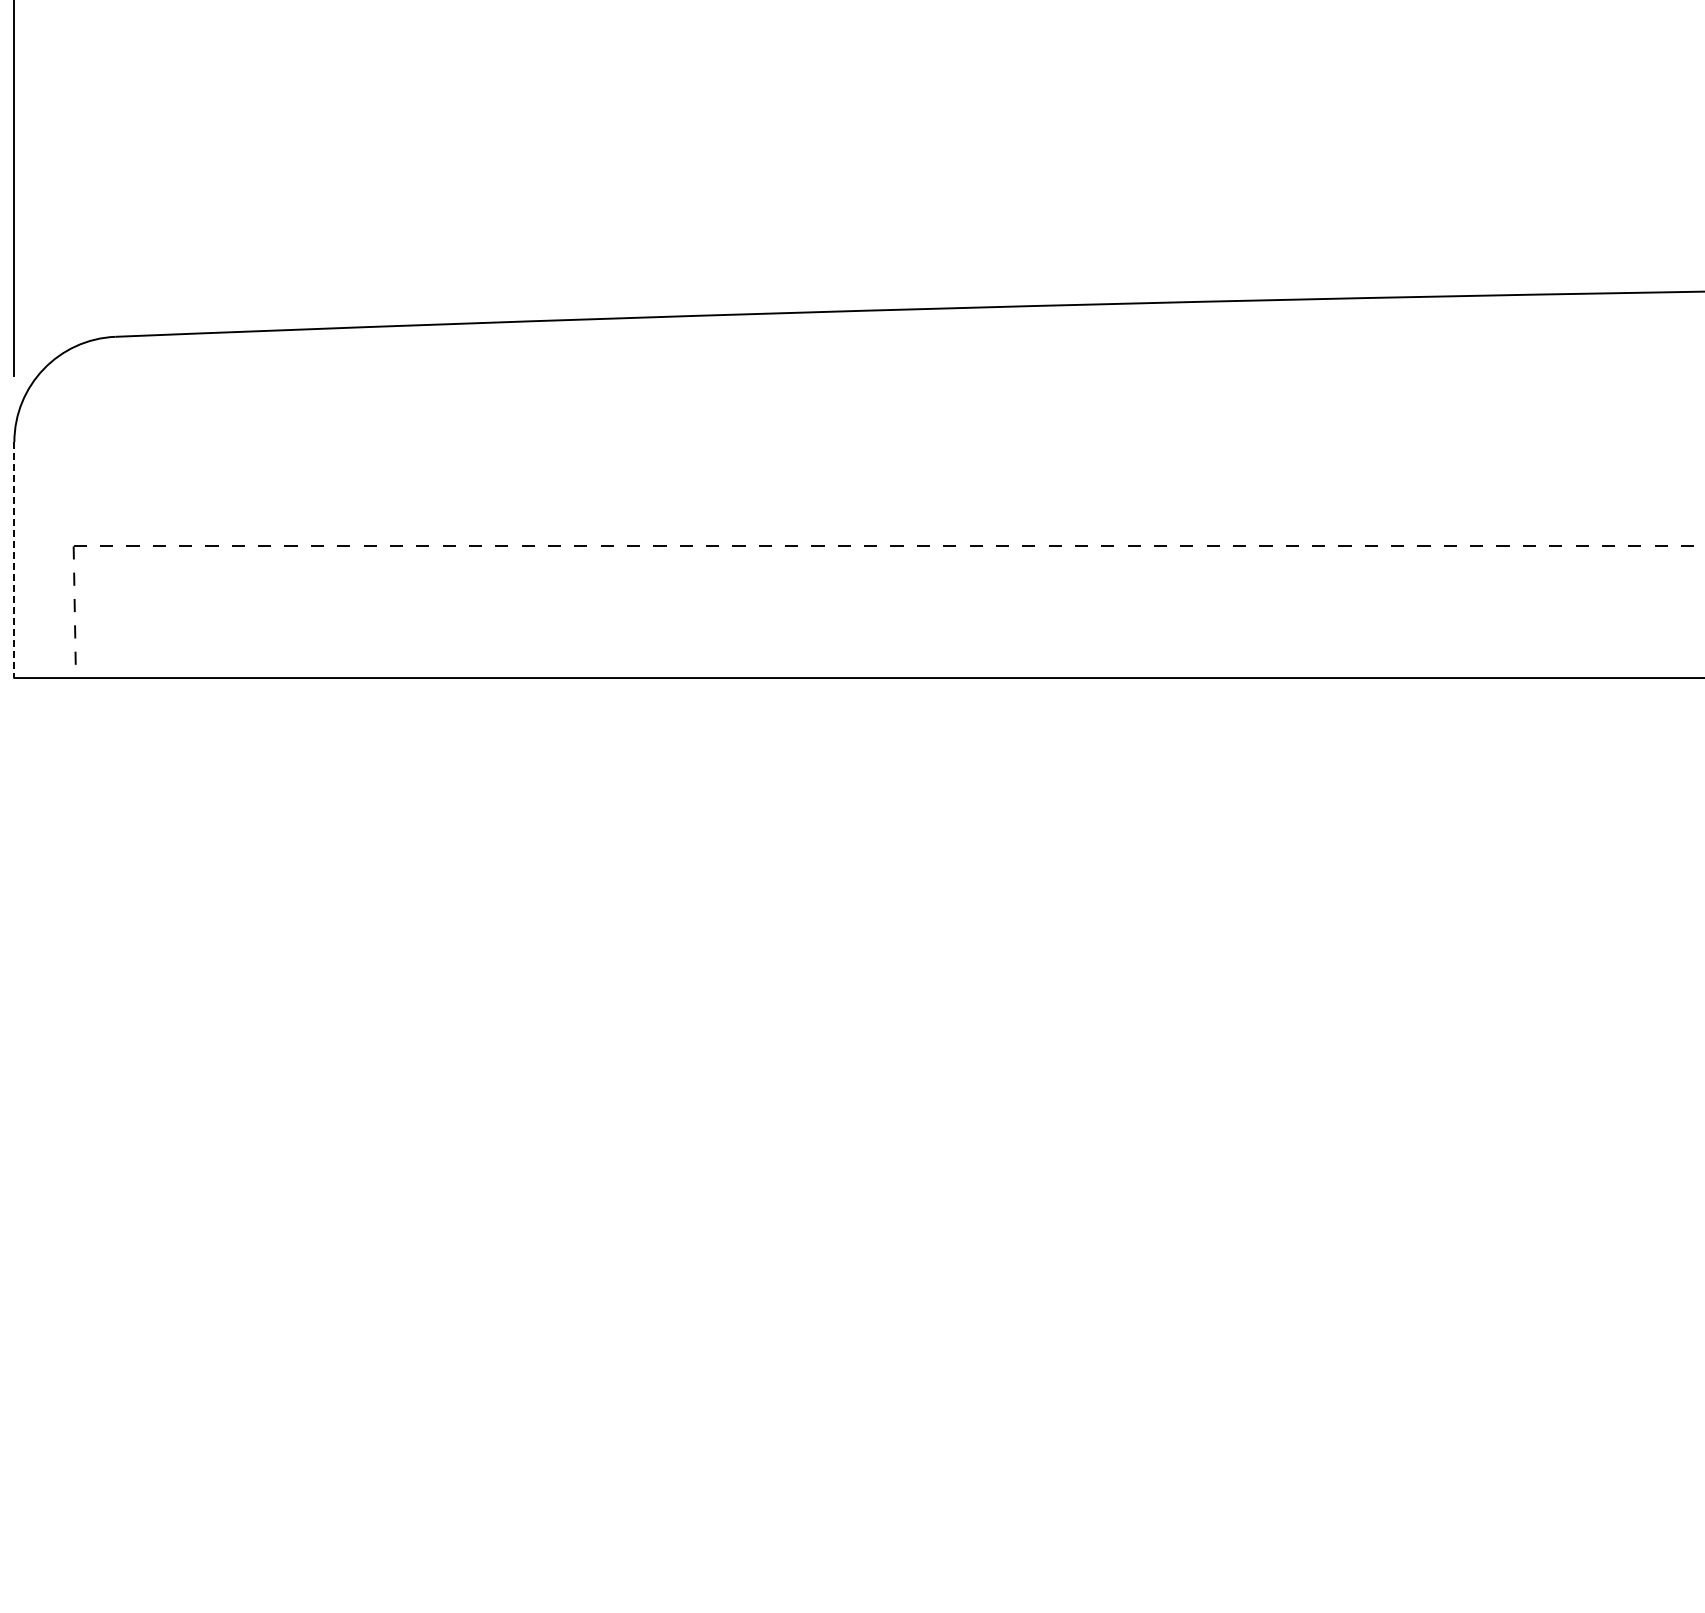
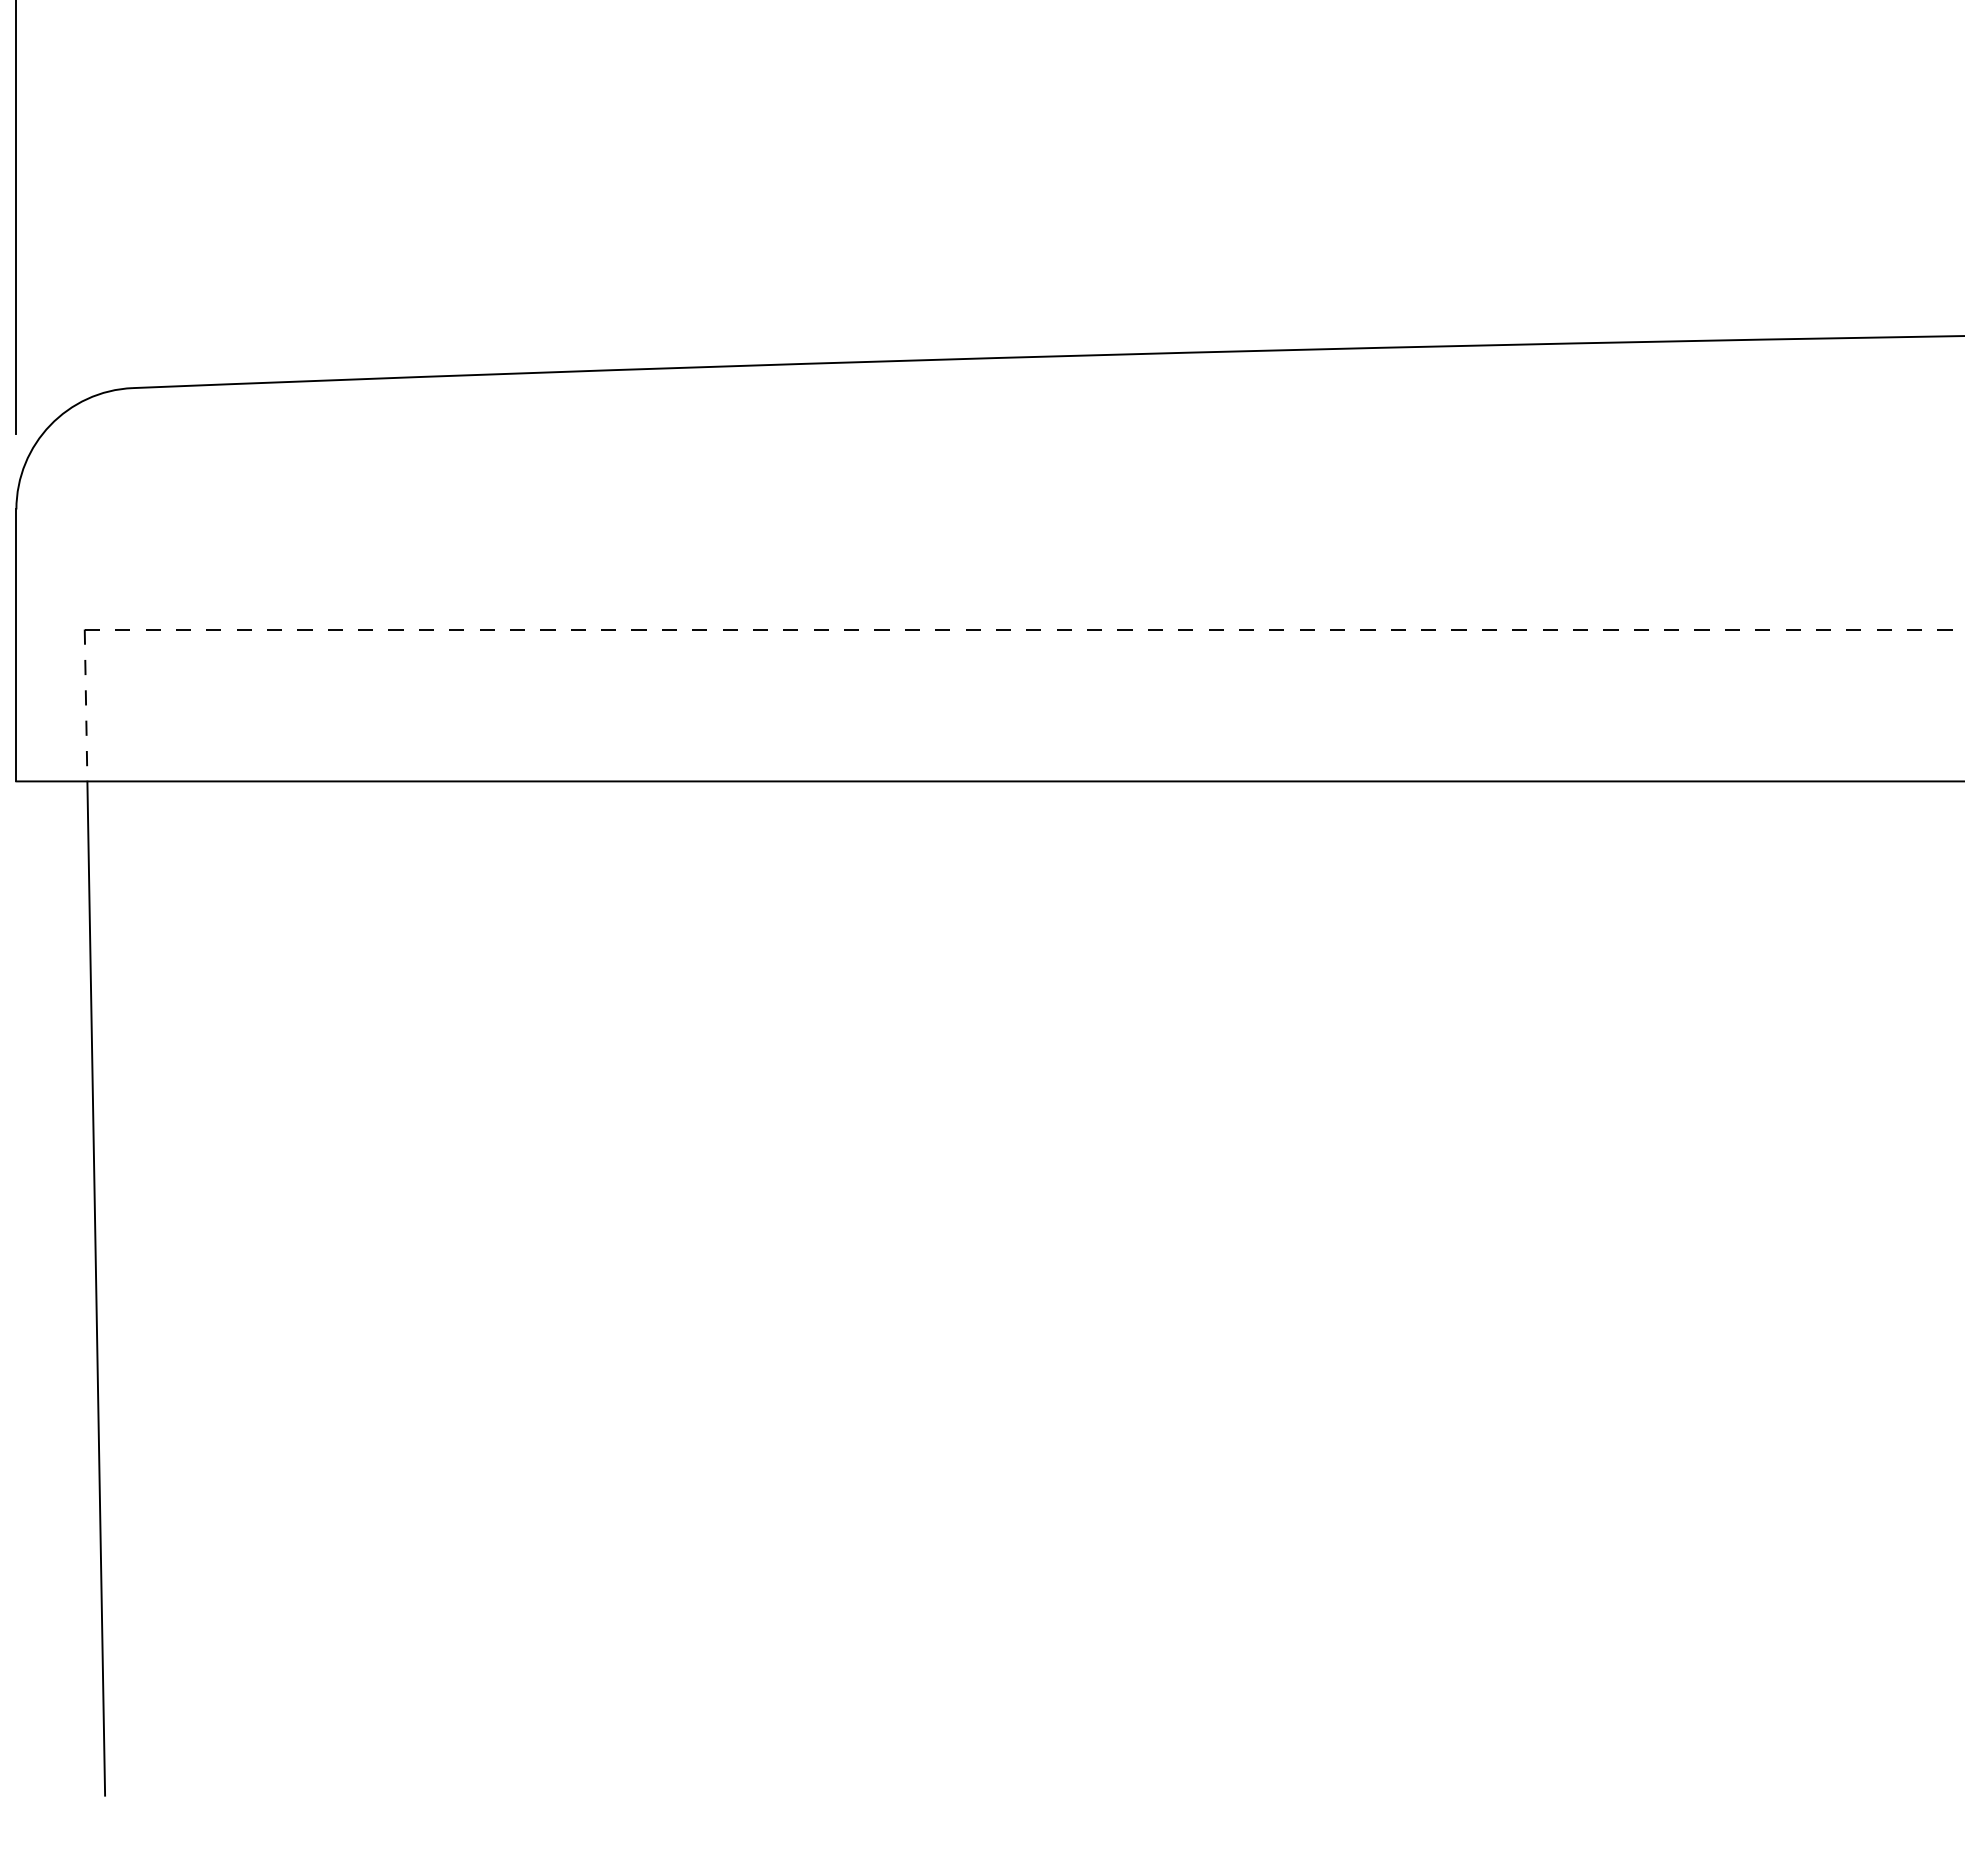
line: (14, 560) -> (16, 645), dashed -> solid
line: (83, 1117) -> (96, 1287), added

